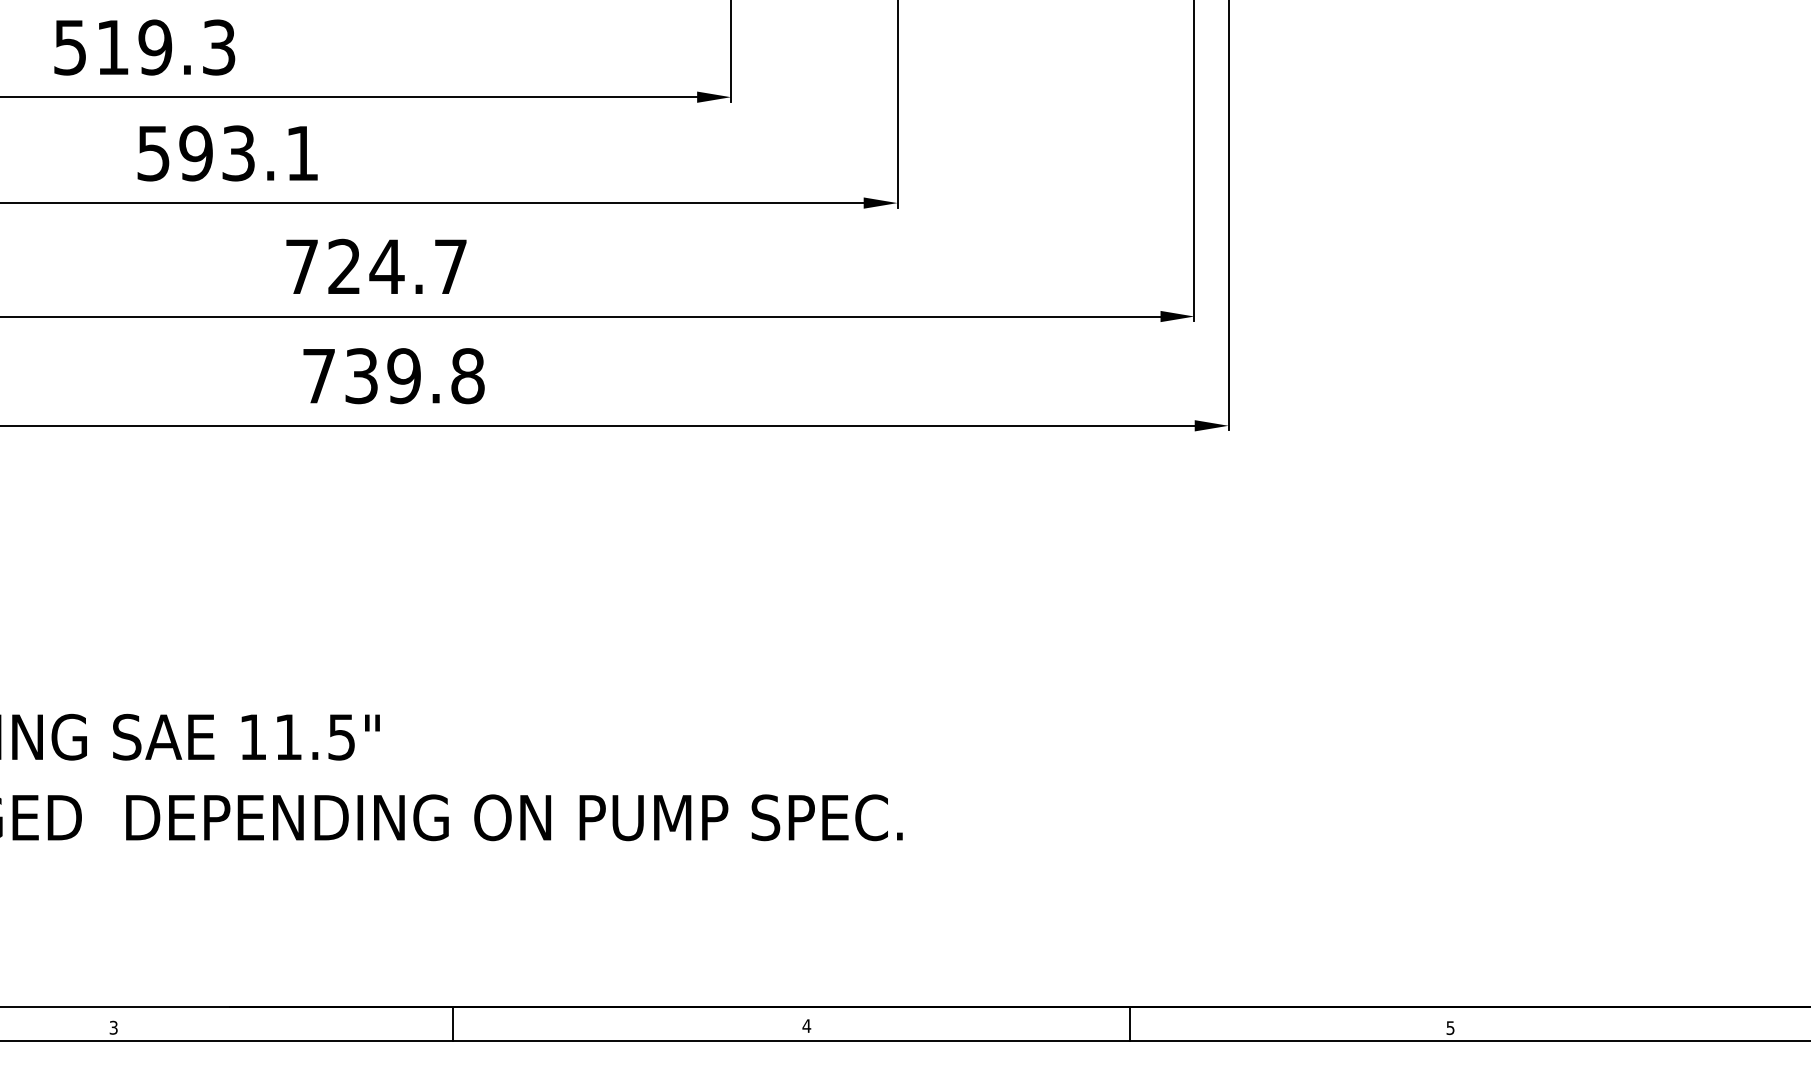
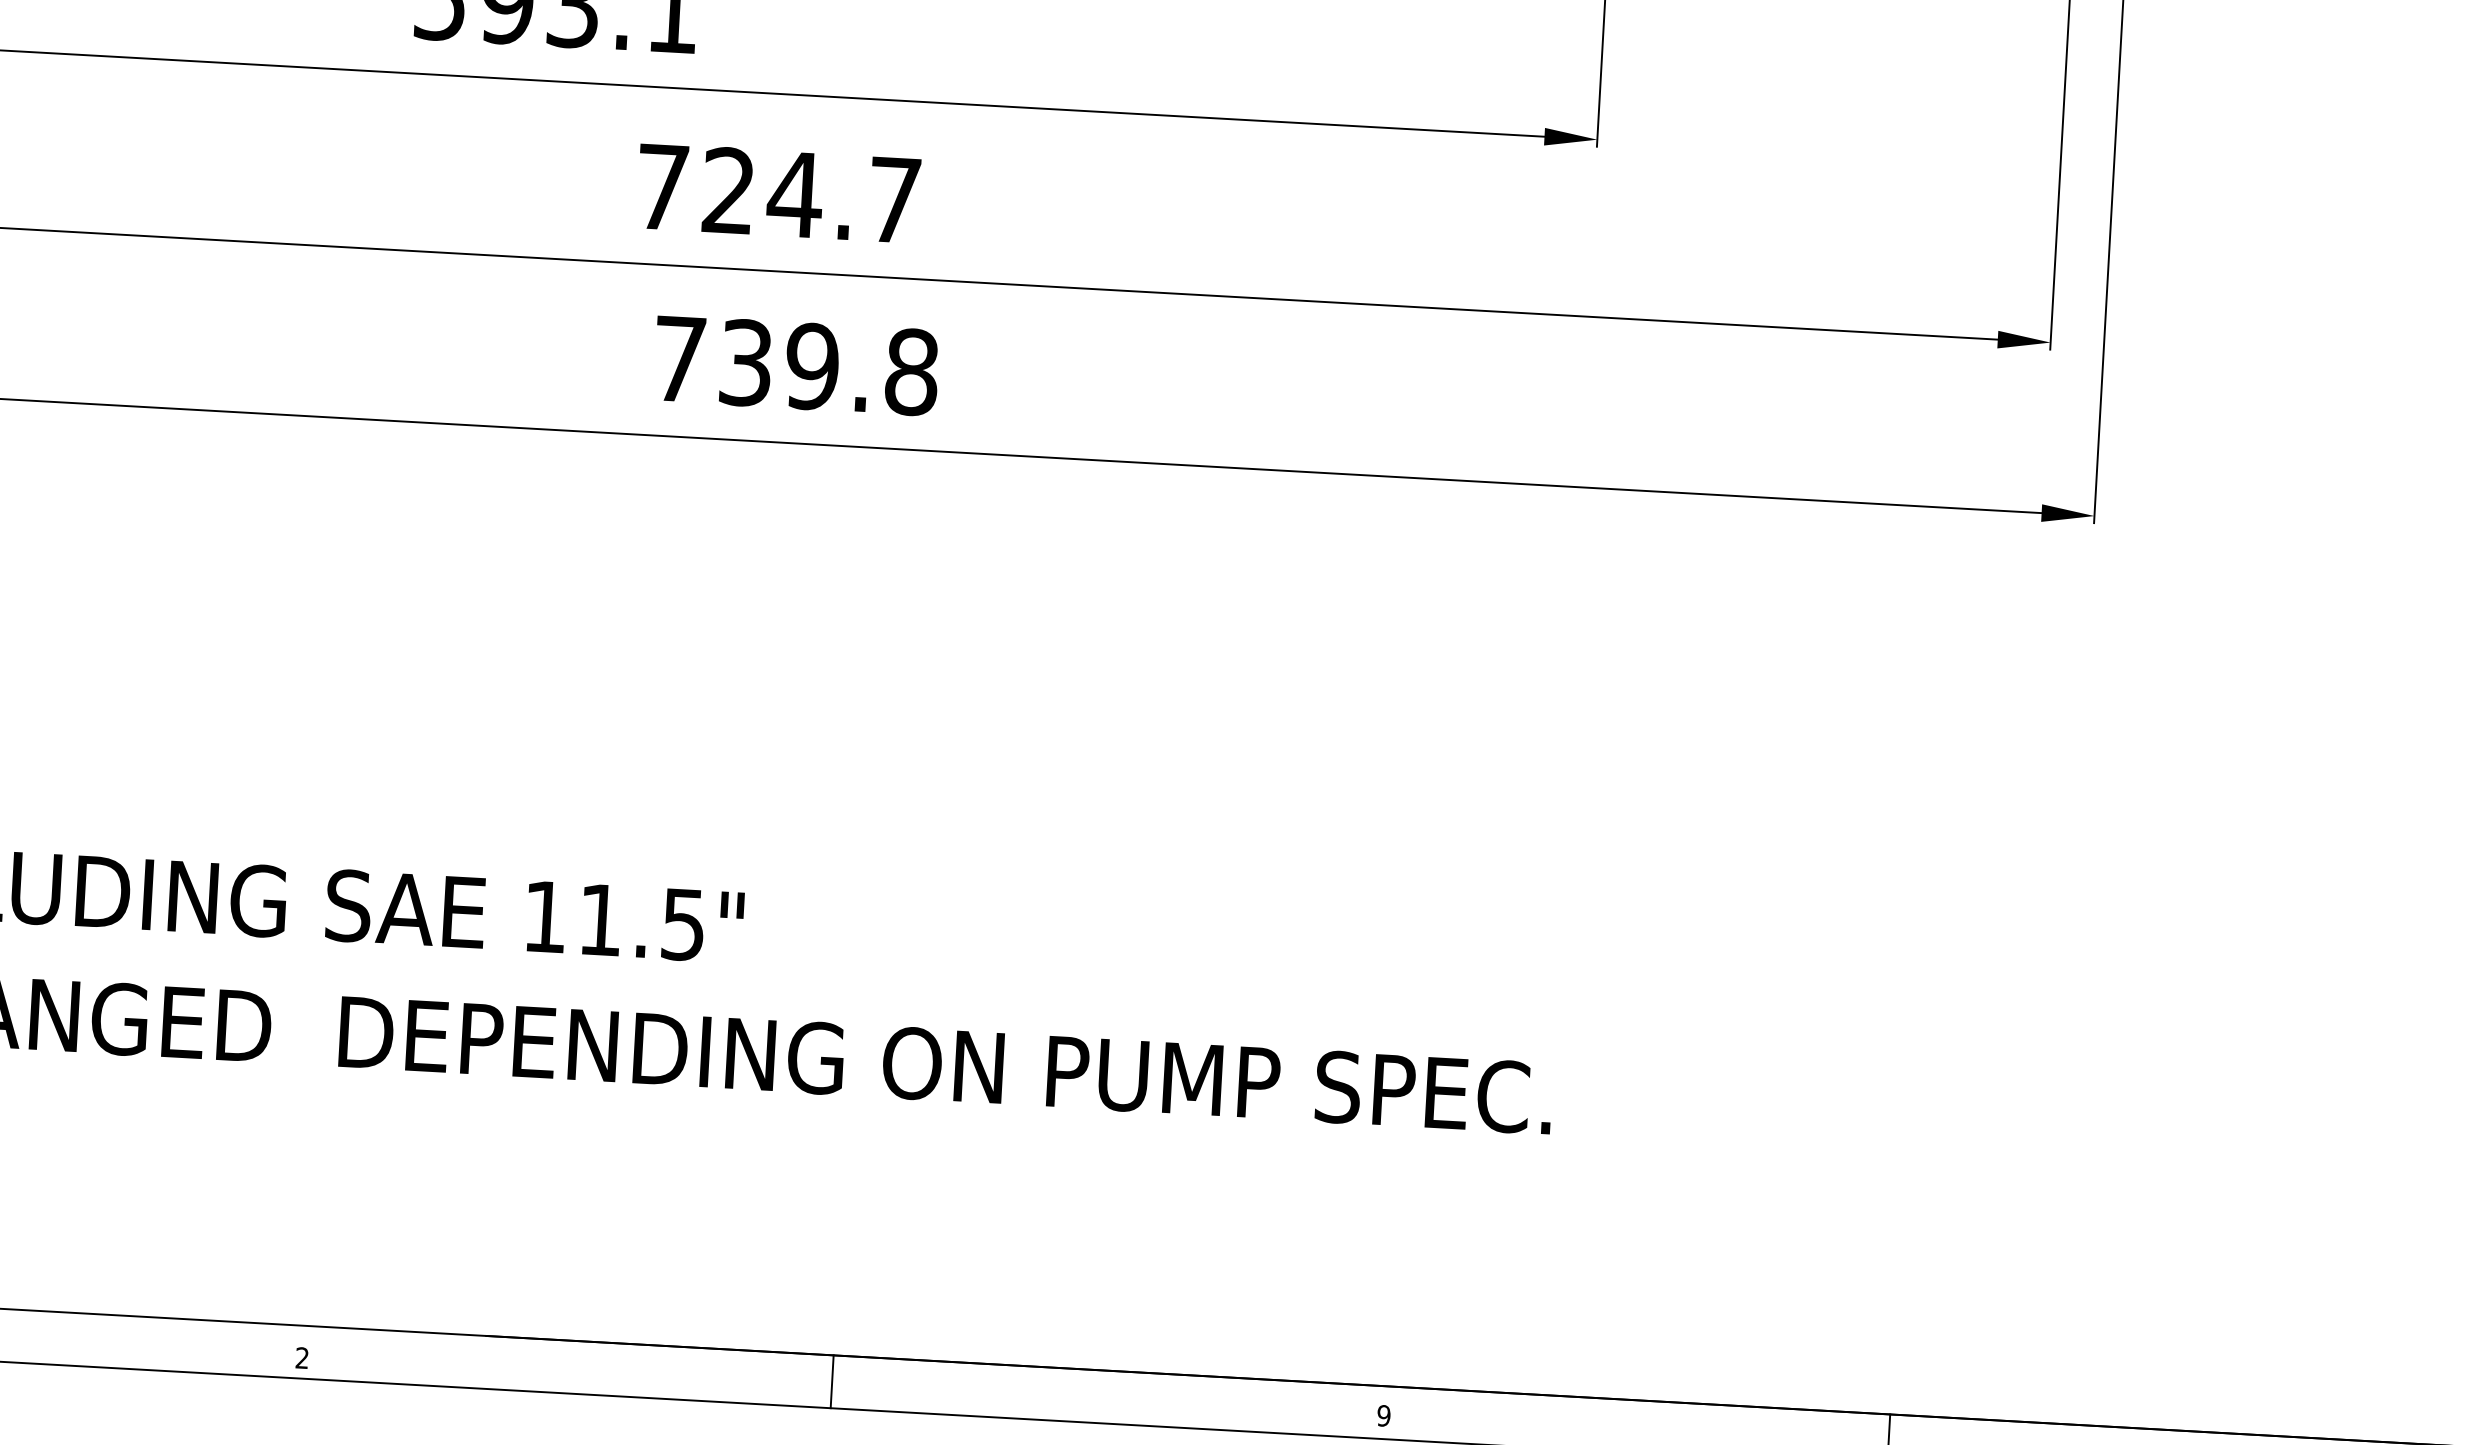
text: (806, 1025) -> (1383, 1414), 4 -> 9
text: (113, 1027) -> (302, 1357), 3 -> 2

